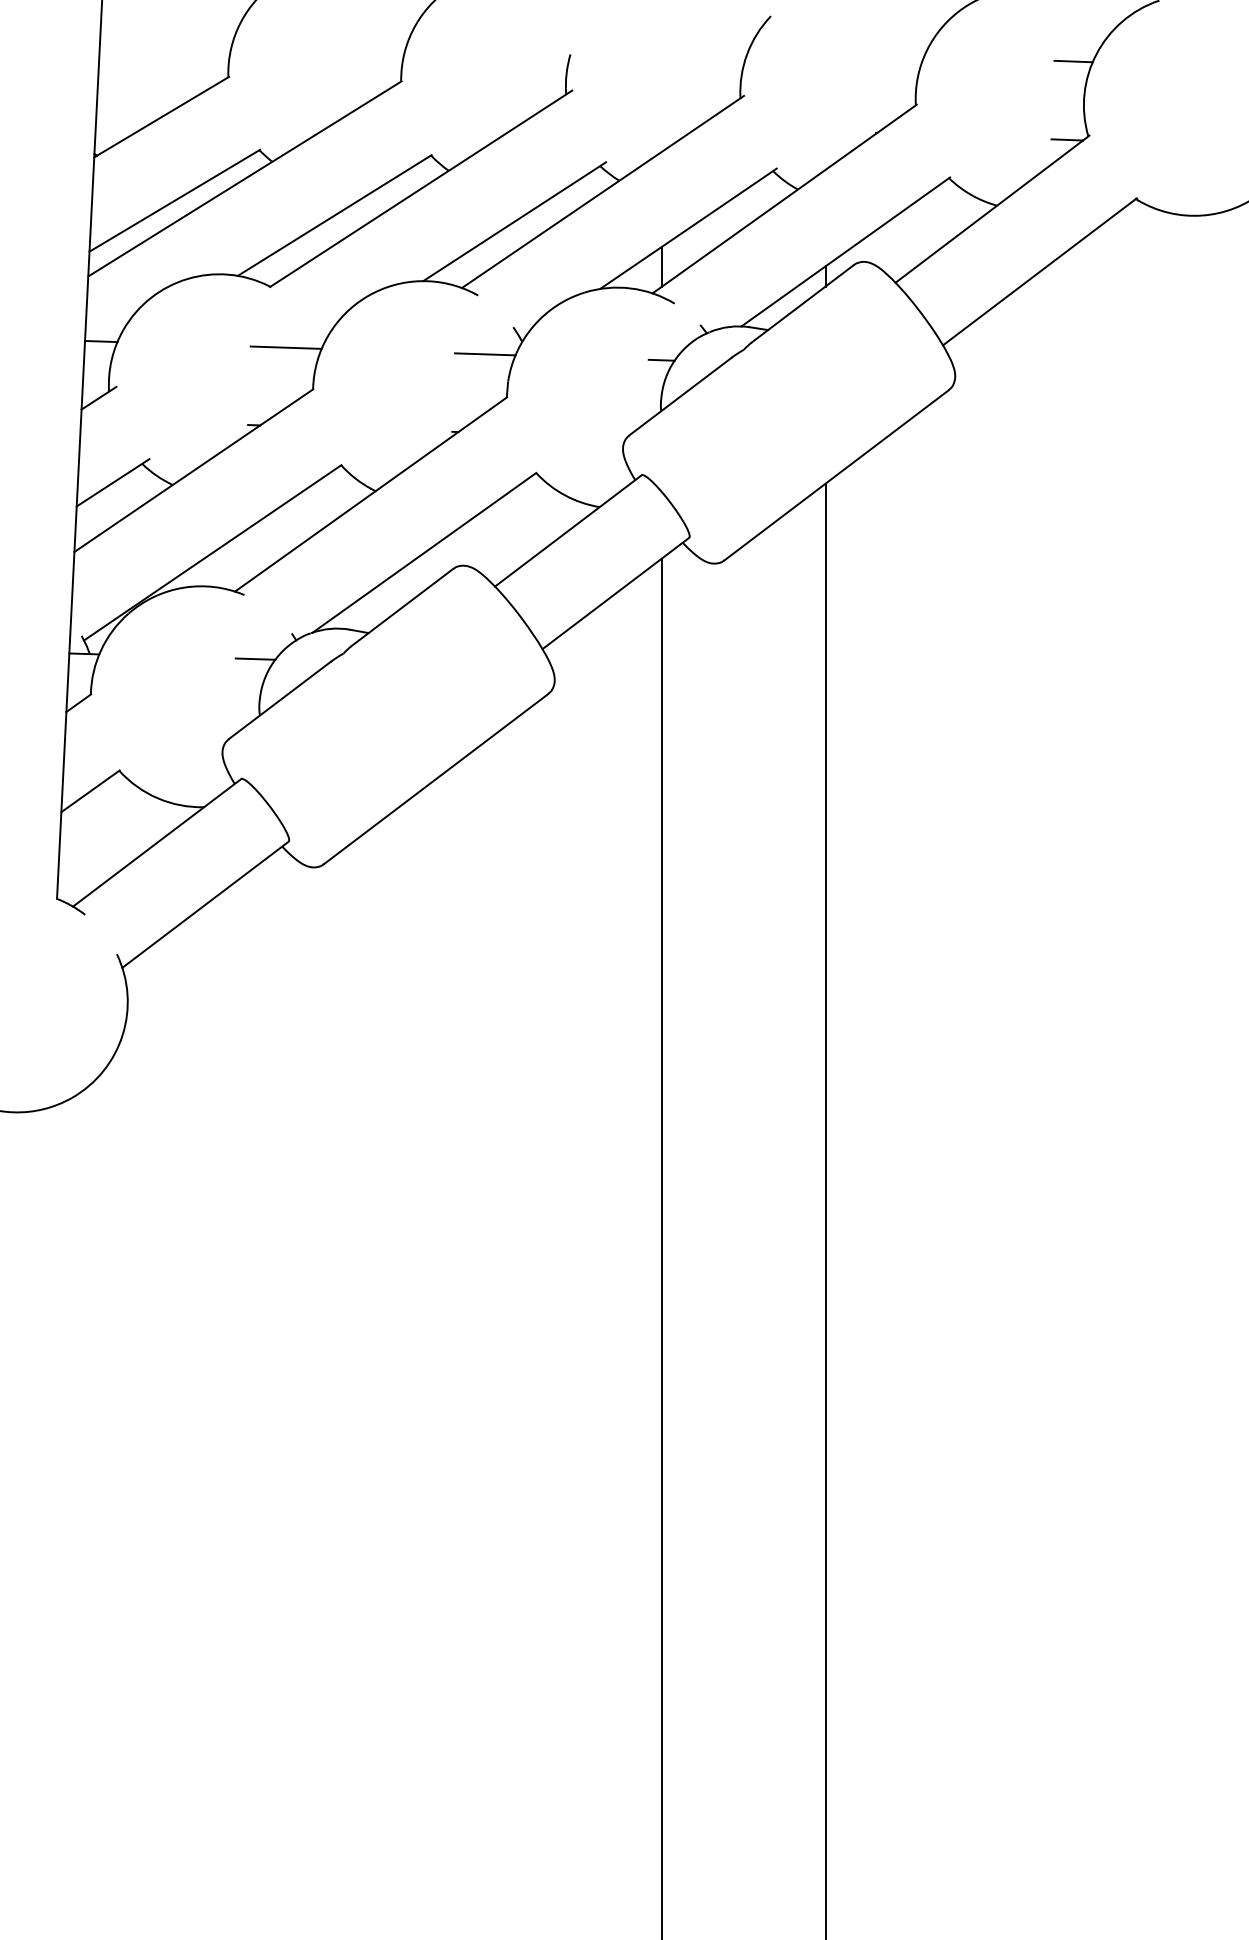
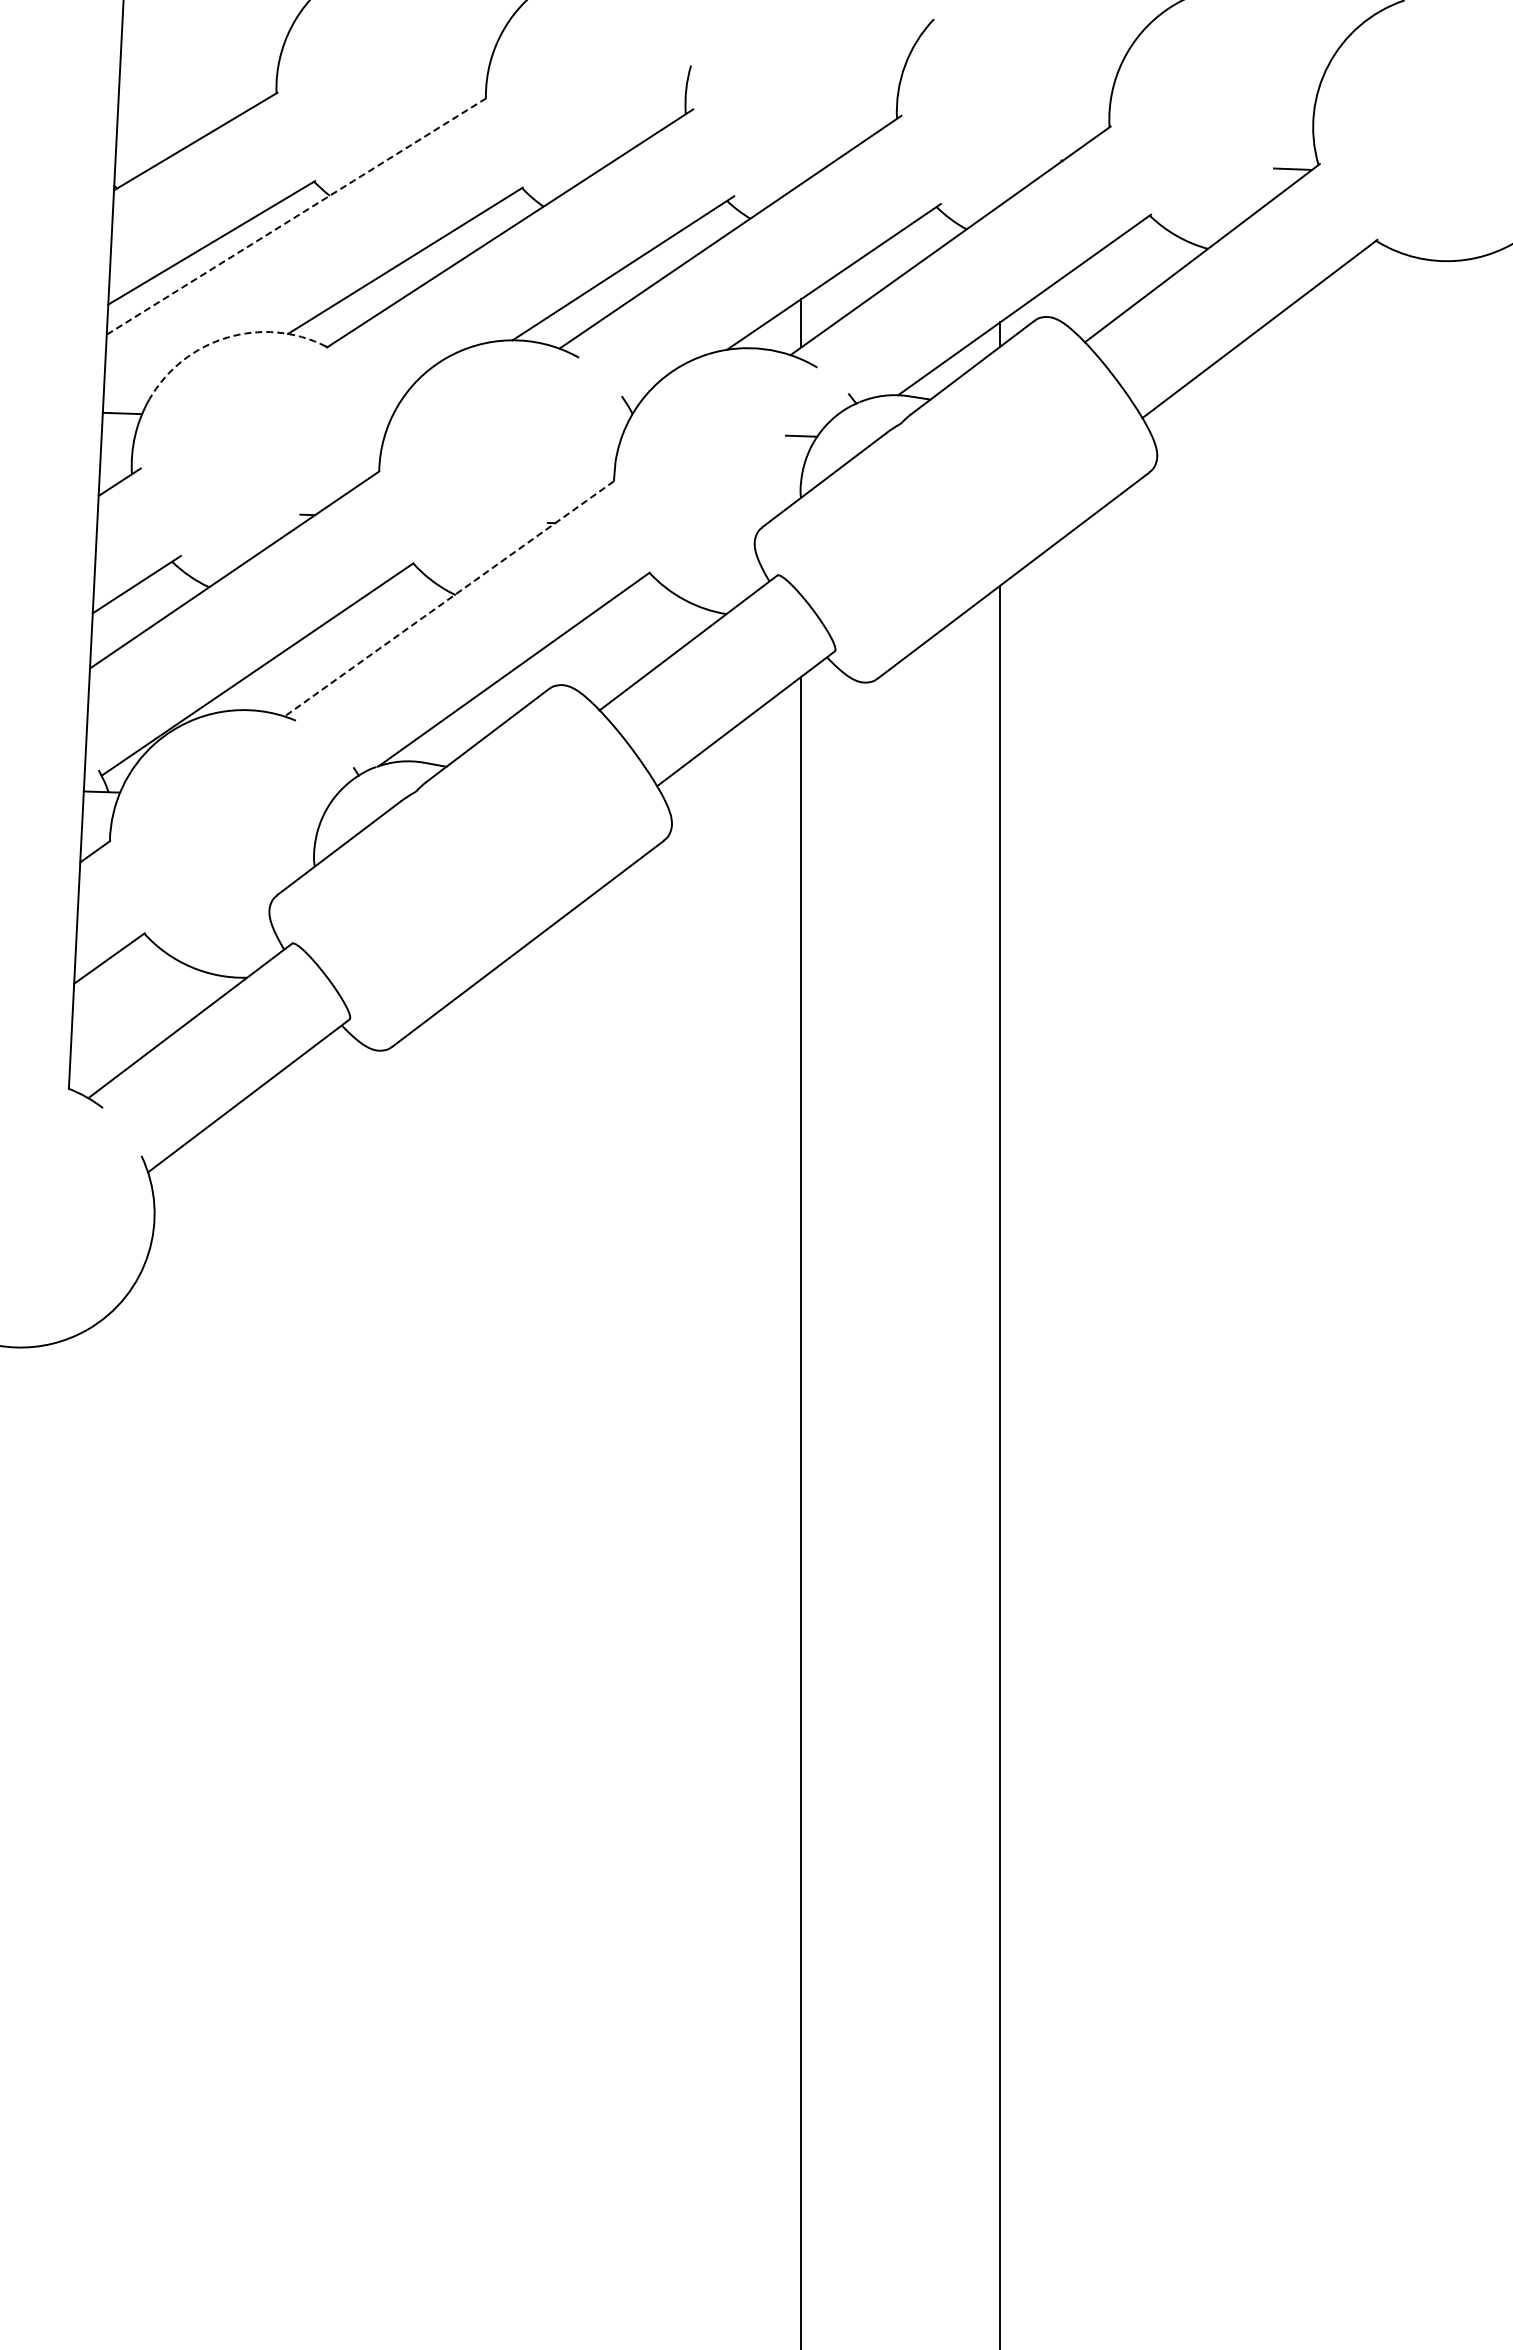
line: (1073, 61) -> (1300, 74), removed
line: (244, 178) -> (296, 216), solid -> dashed
arc: (187, 278) -> (227, 337), solid -> dashed
line: (286, 347) -> (346, 420), removed
line: (485, 353) -> (587, 428), removed
line: (370, 495) -> (448, 599), solid -> dashed
line: (255, 659) -> (309, 798), removed

